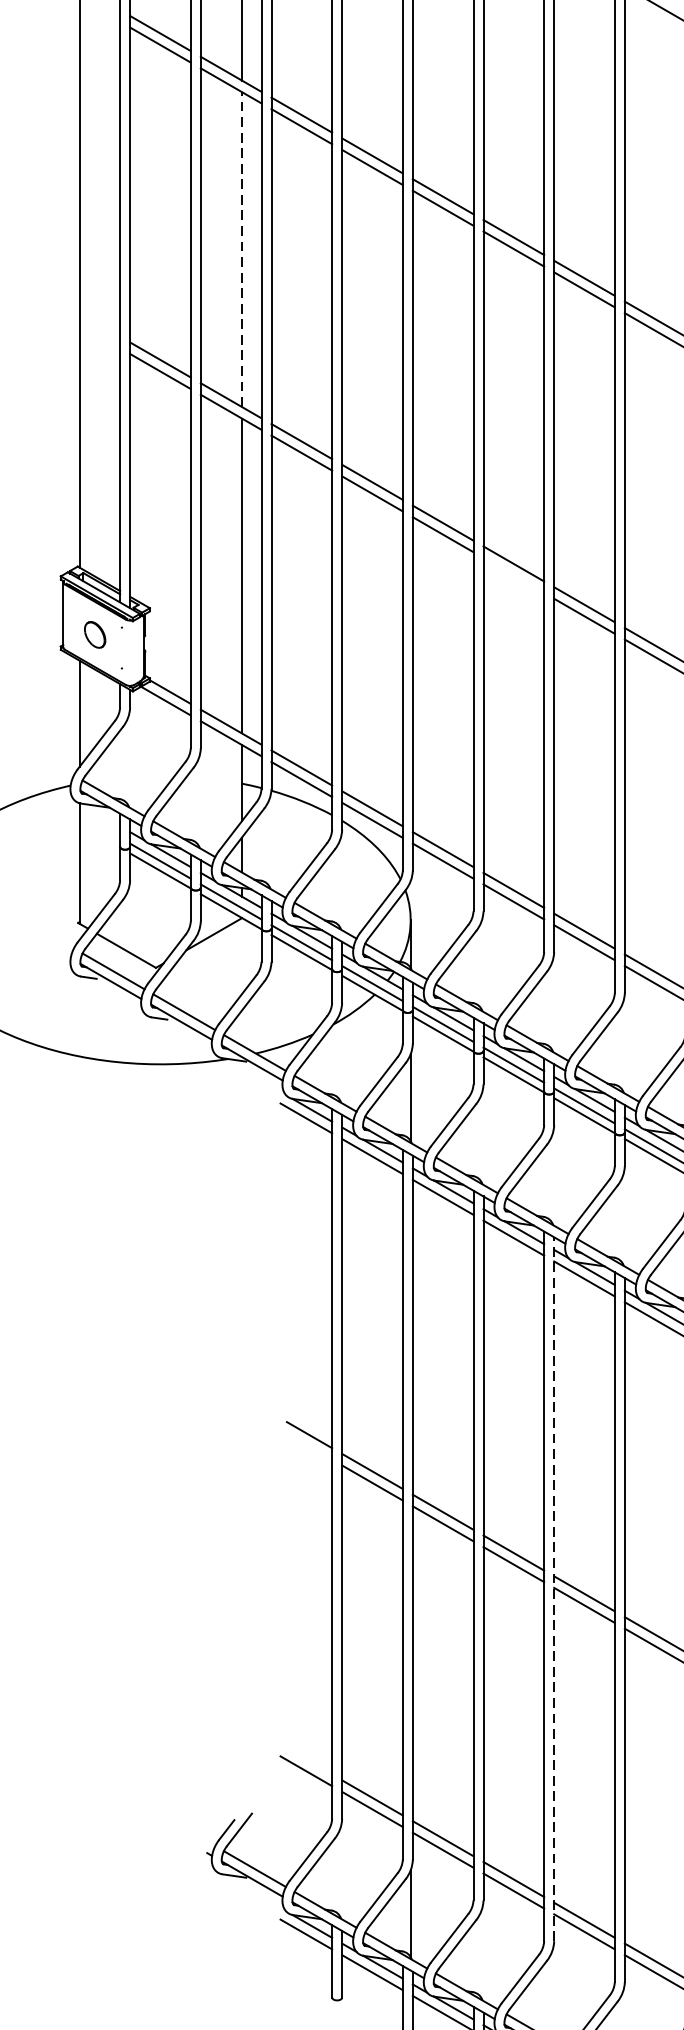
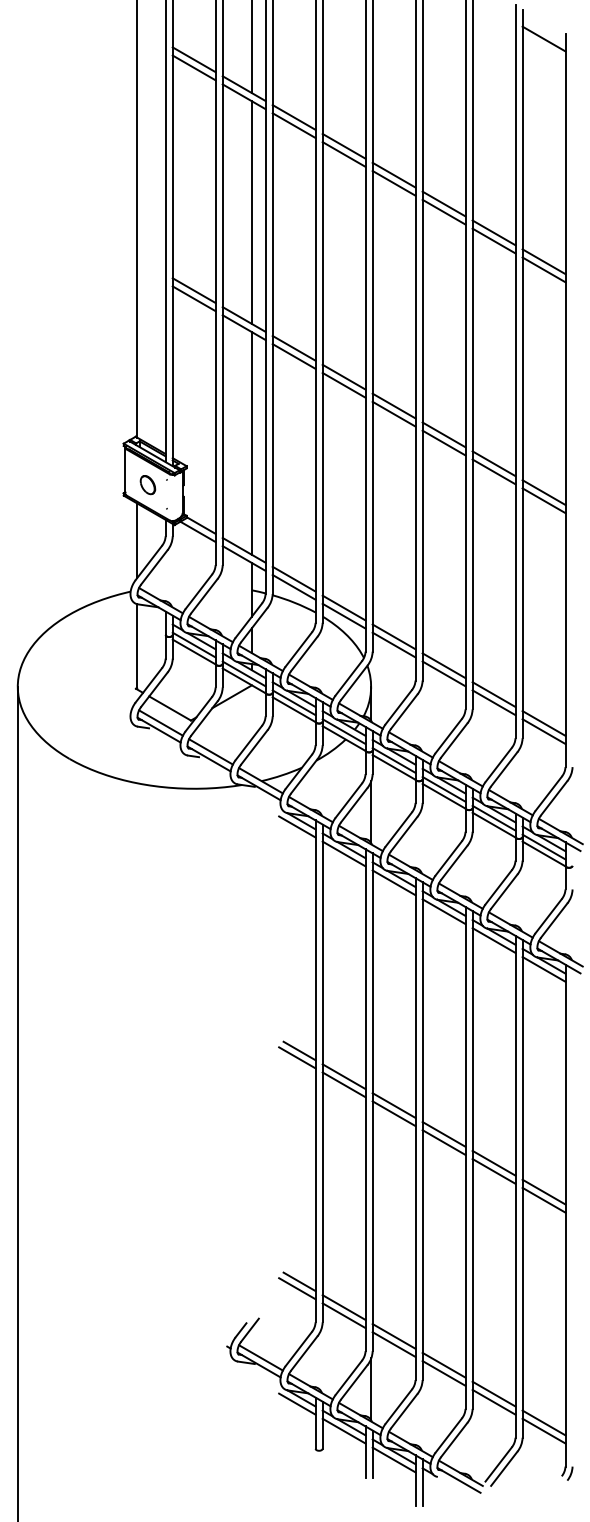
line: (241, 249) -> (251, 212), dashed -> solid
line: (513, 574) -> (443, 442), added
line: (306, 1444) -> (297, 1057), added
line: (554, 1589) -> (472, 1160), dashed -> solid
line: (309, 1761) -> (299, 1281), added

